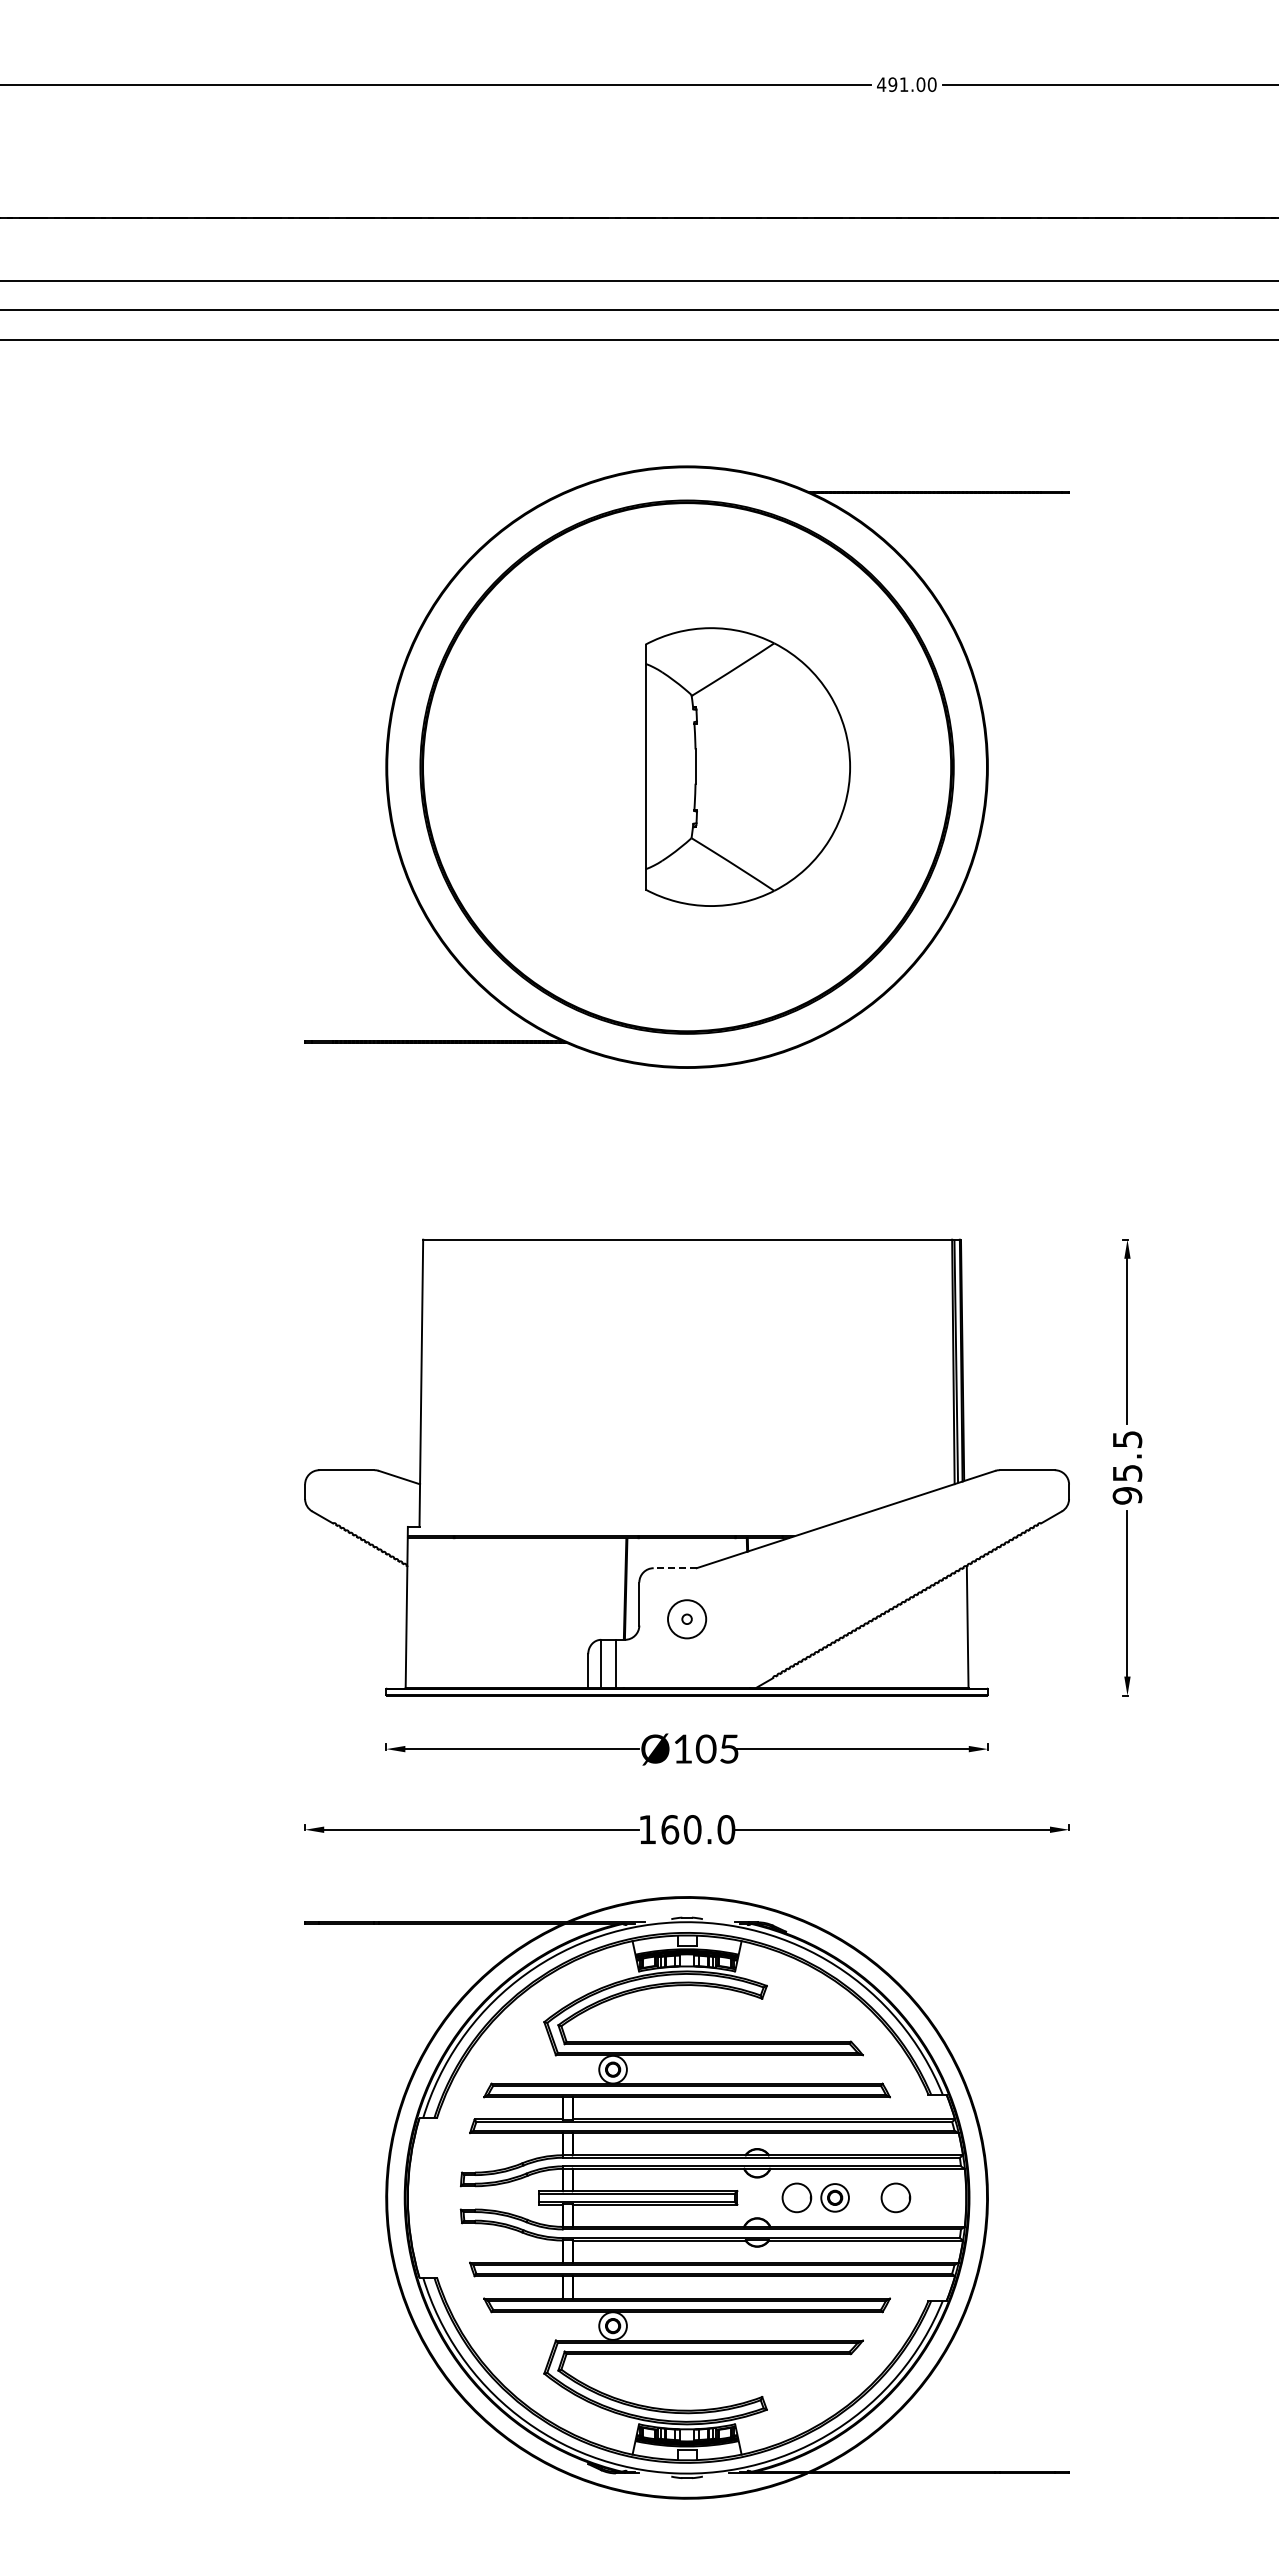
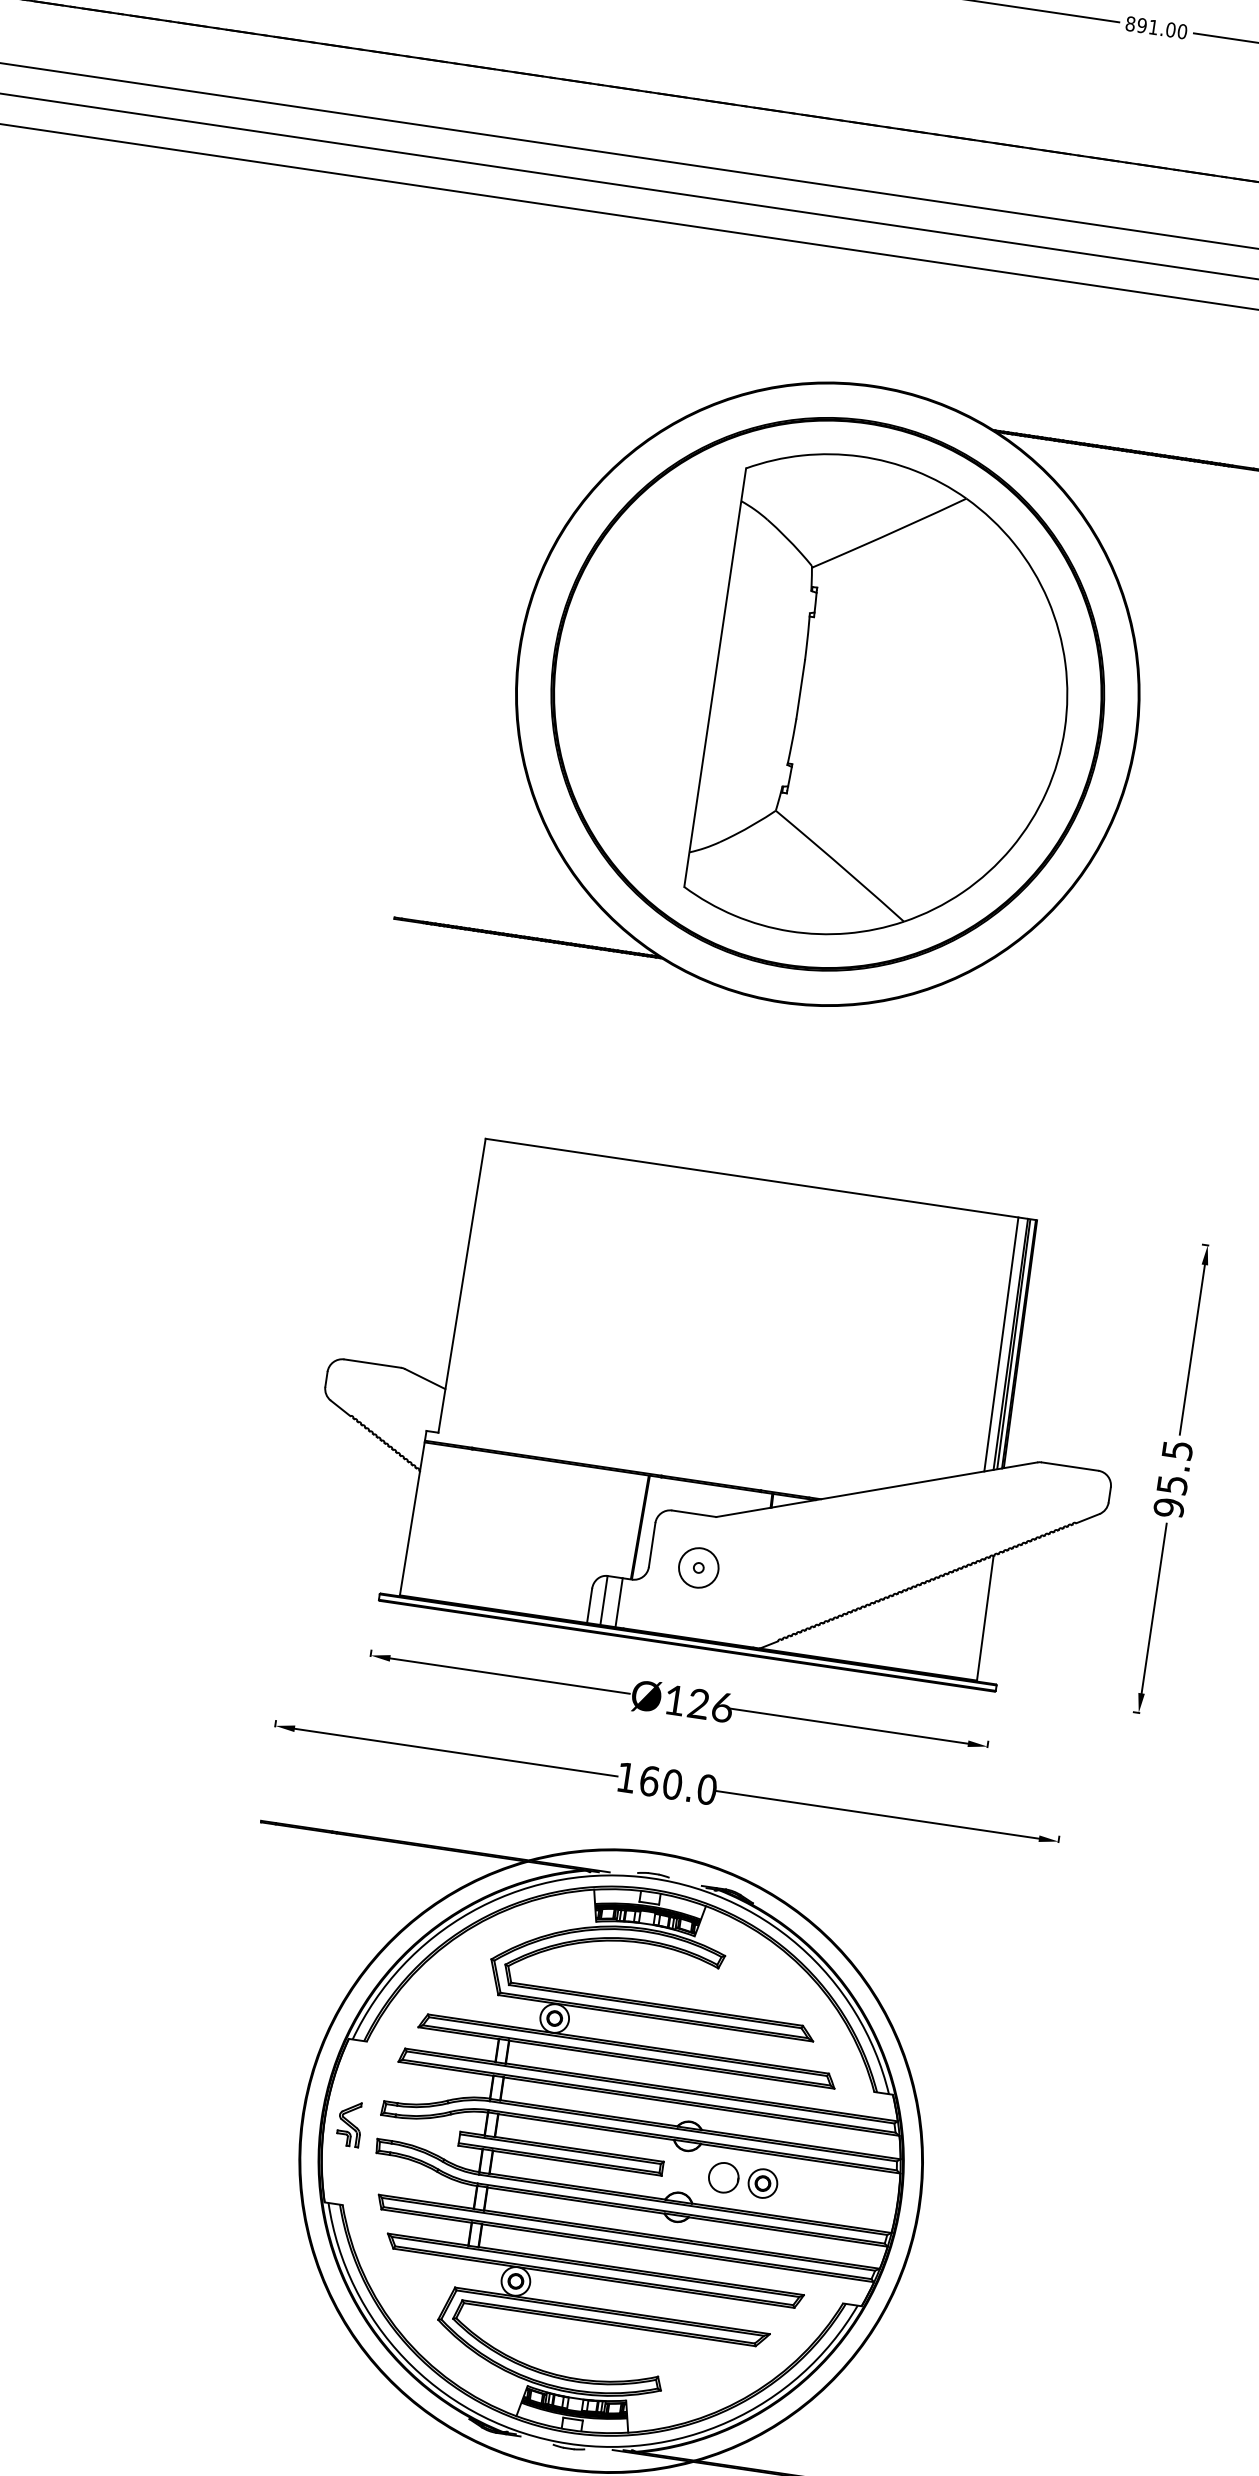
text: (881, 84) -> (1130, 23), 491.00 -> 891.00
part: (747, 766) -> (889, 702), size x1.67
line: (944, 1362) -> (1001, 1343), added
line: (674, 1568) -> (693, 1513), dashed -> solid
text: (717, 1748) -> (710, 1705), Ø105 -> Ø126
part: (895, 2197) -> (824, 2192), removed
part: (432, 2198) -> (350, 2123), added

